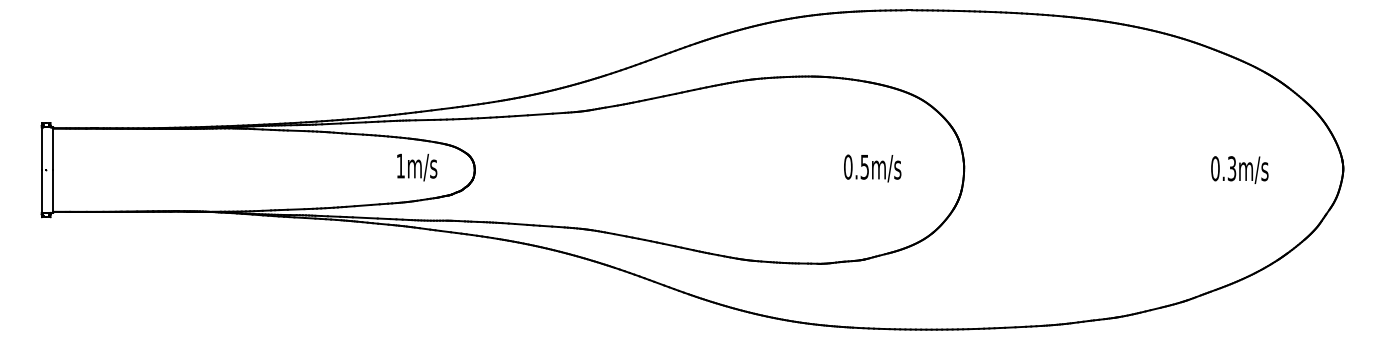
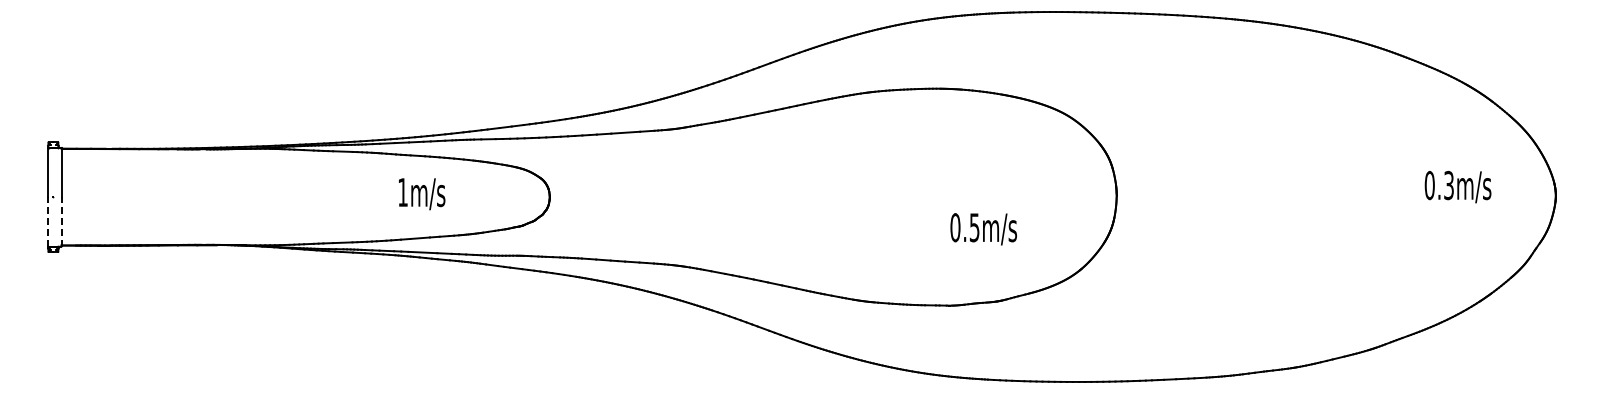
text: (417, 167) -> (422, 194), moved
text: (872, 168) -> (983, 229), moved
text: (1239, 169) -> (1457, 186), moved
line: (42, 191) -> (48, 221), solid -> dashed
line: (53, 191) -> (61, 221), solid -> dashed

